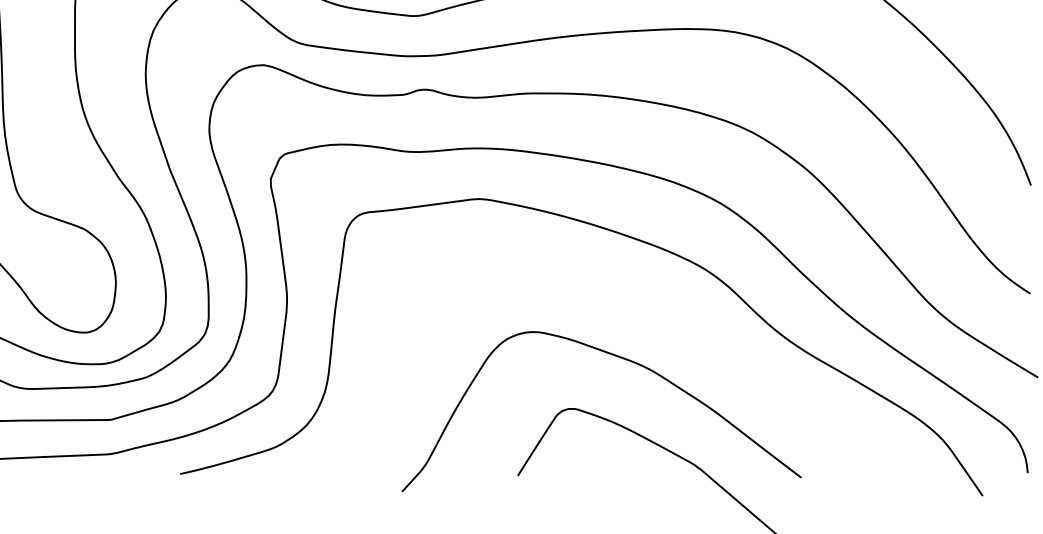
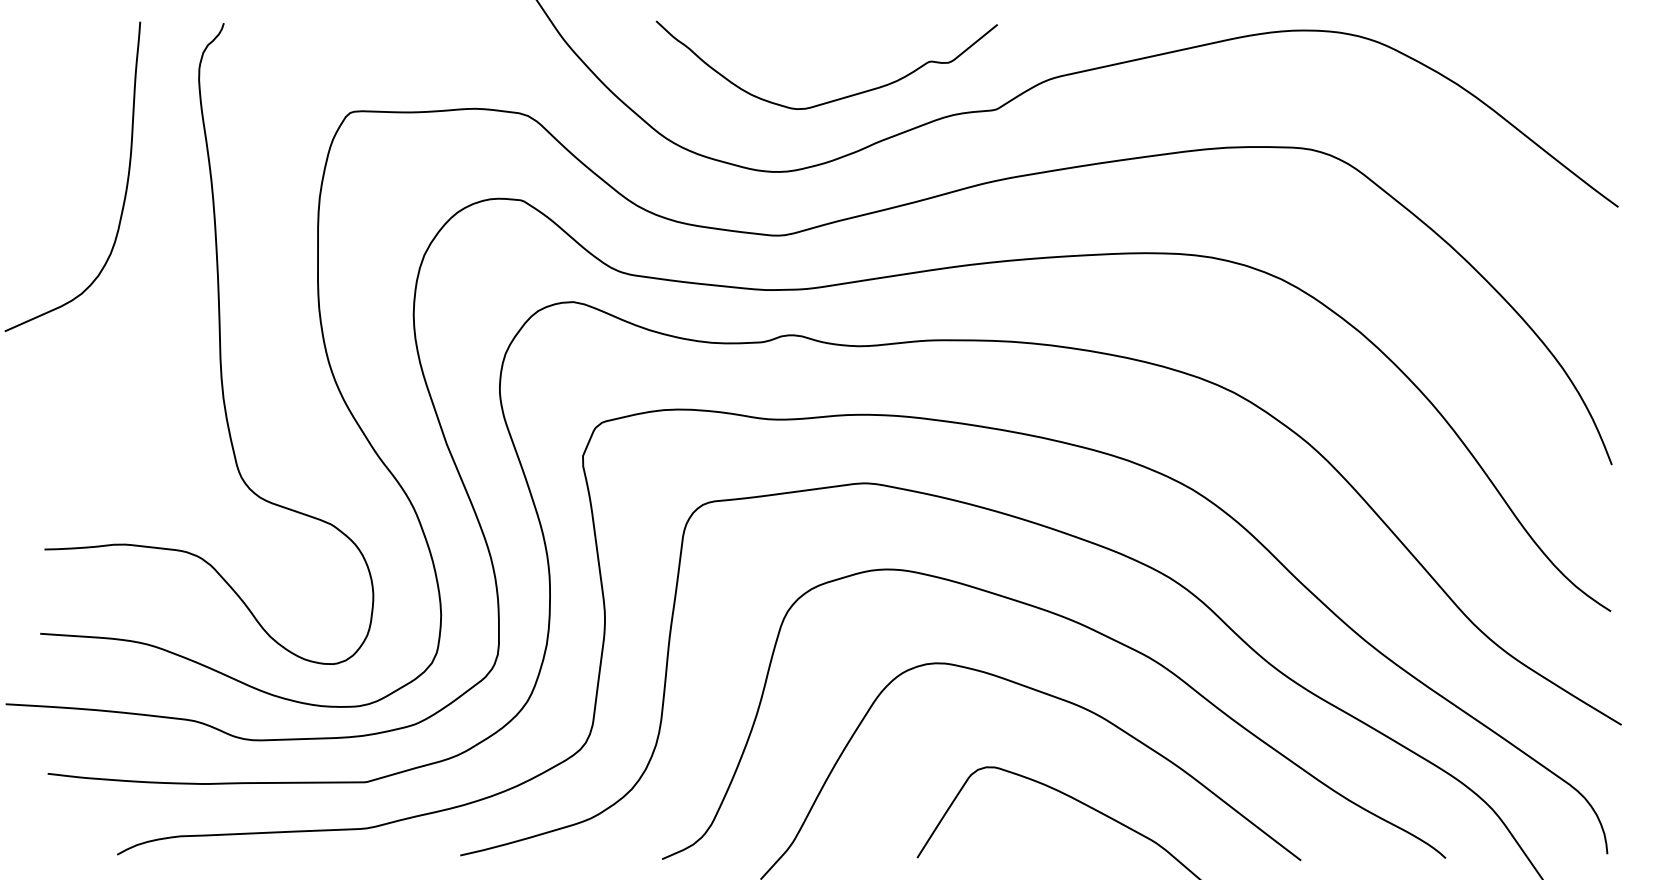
curve: (646, 307) -> (1091, 630), added

